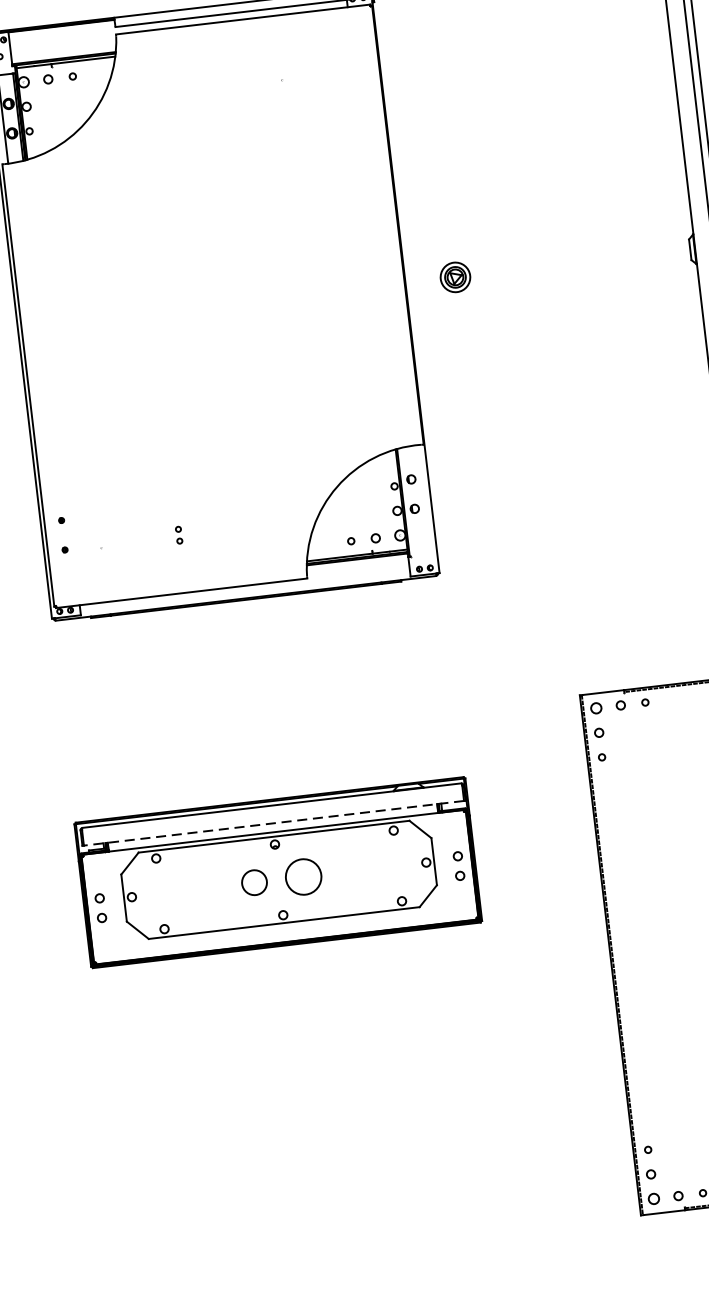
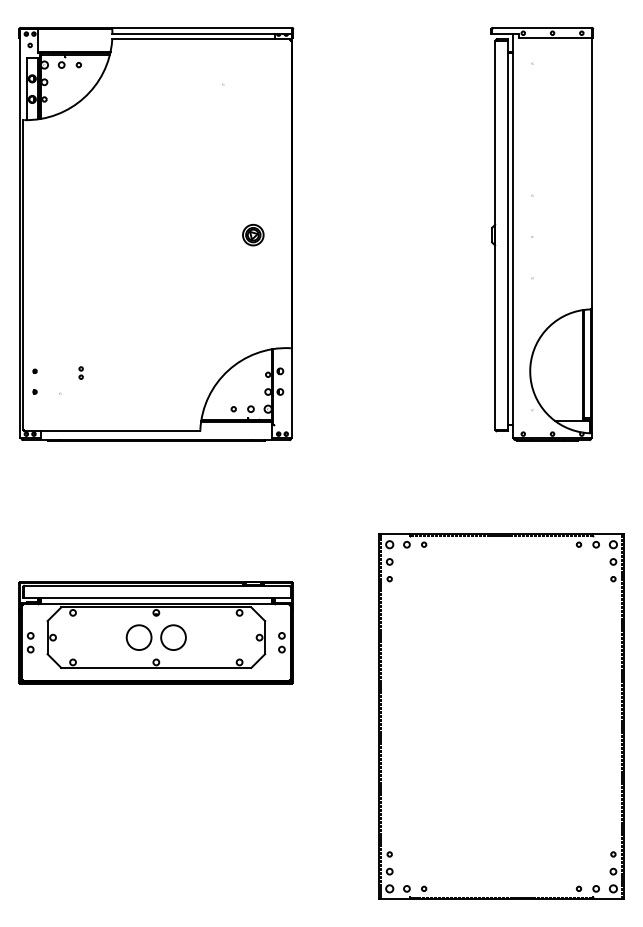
part: (455, 276) -> (253, 234), moved
part: (178, 534) -> (80, 372), moved
line: (272, 824) -> (156, 598), dashed -> solid
circle: (253, 882) -> (138, 637), size x1.43

